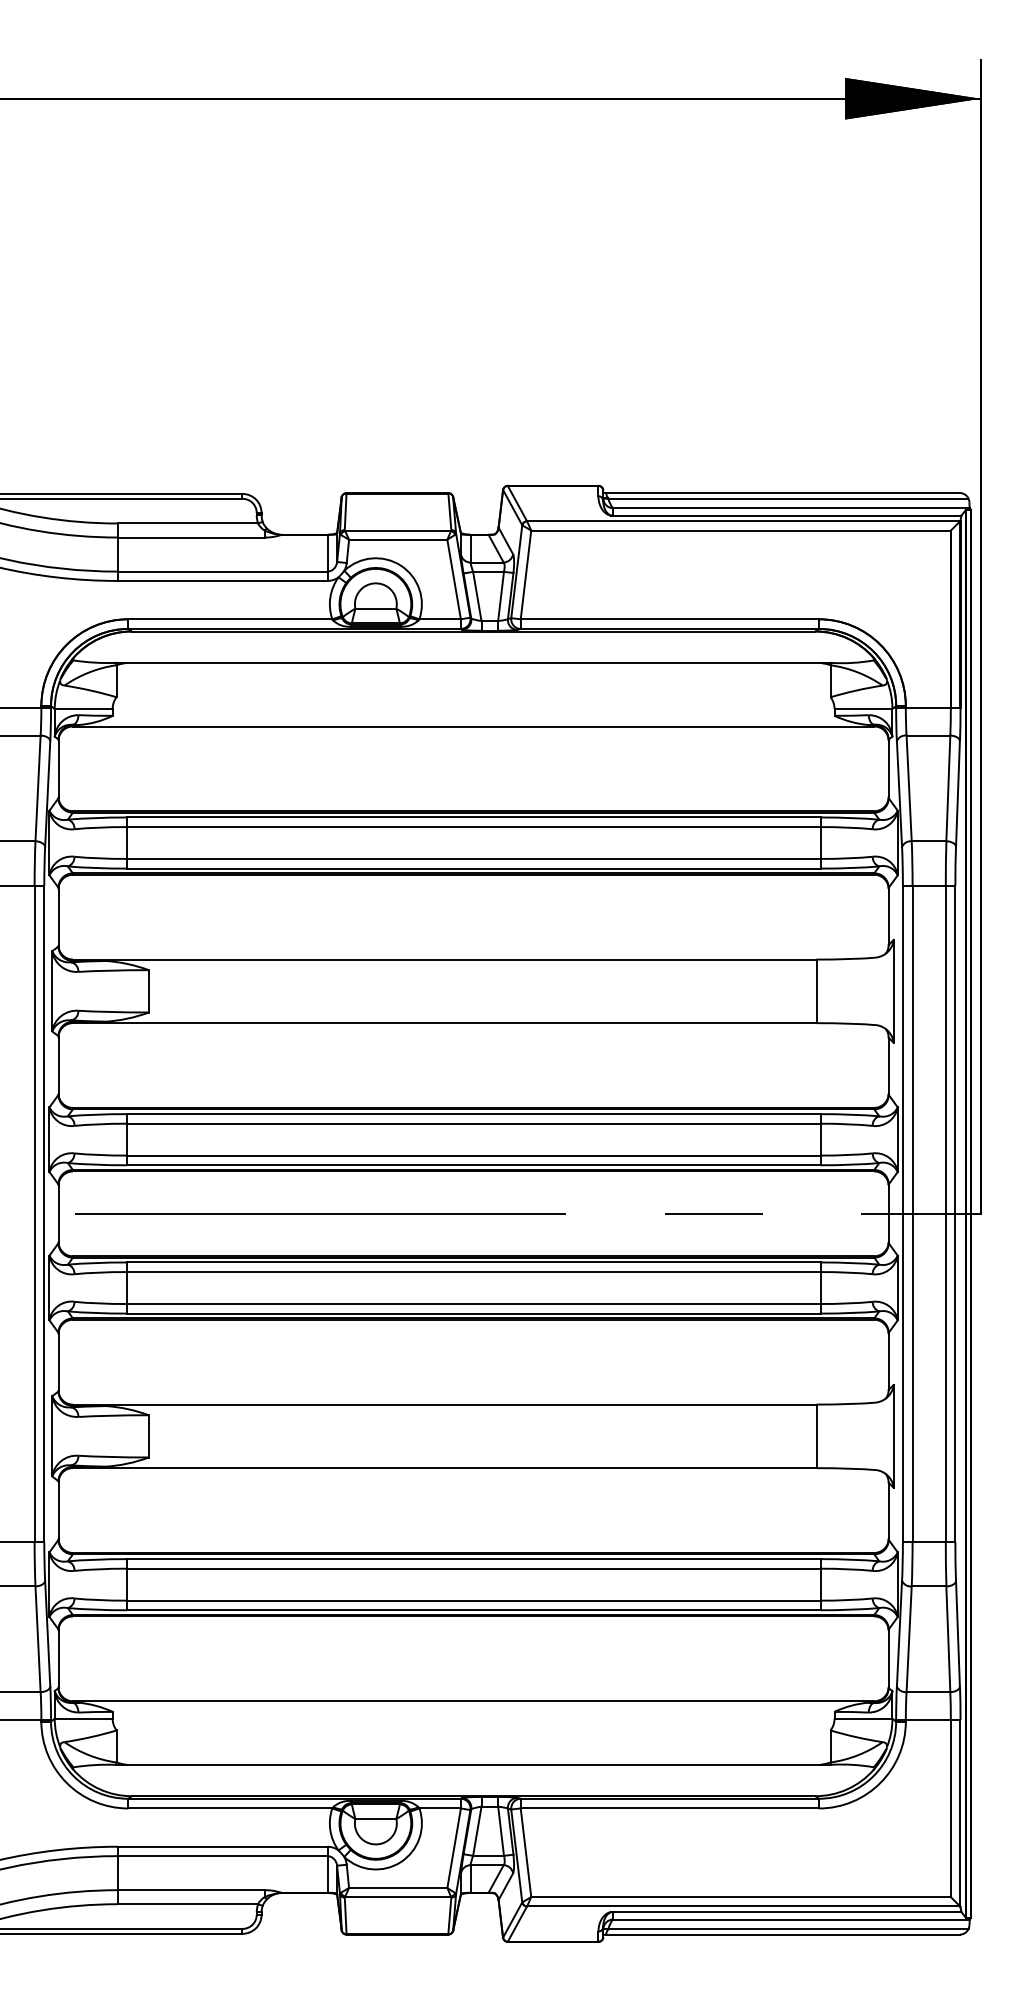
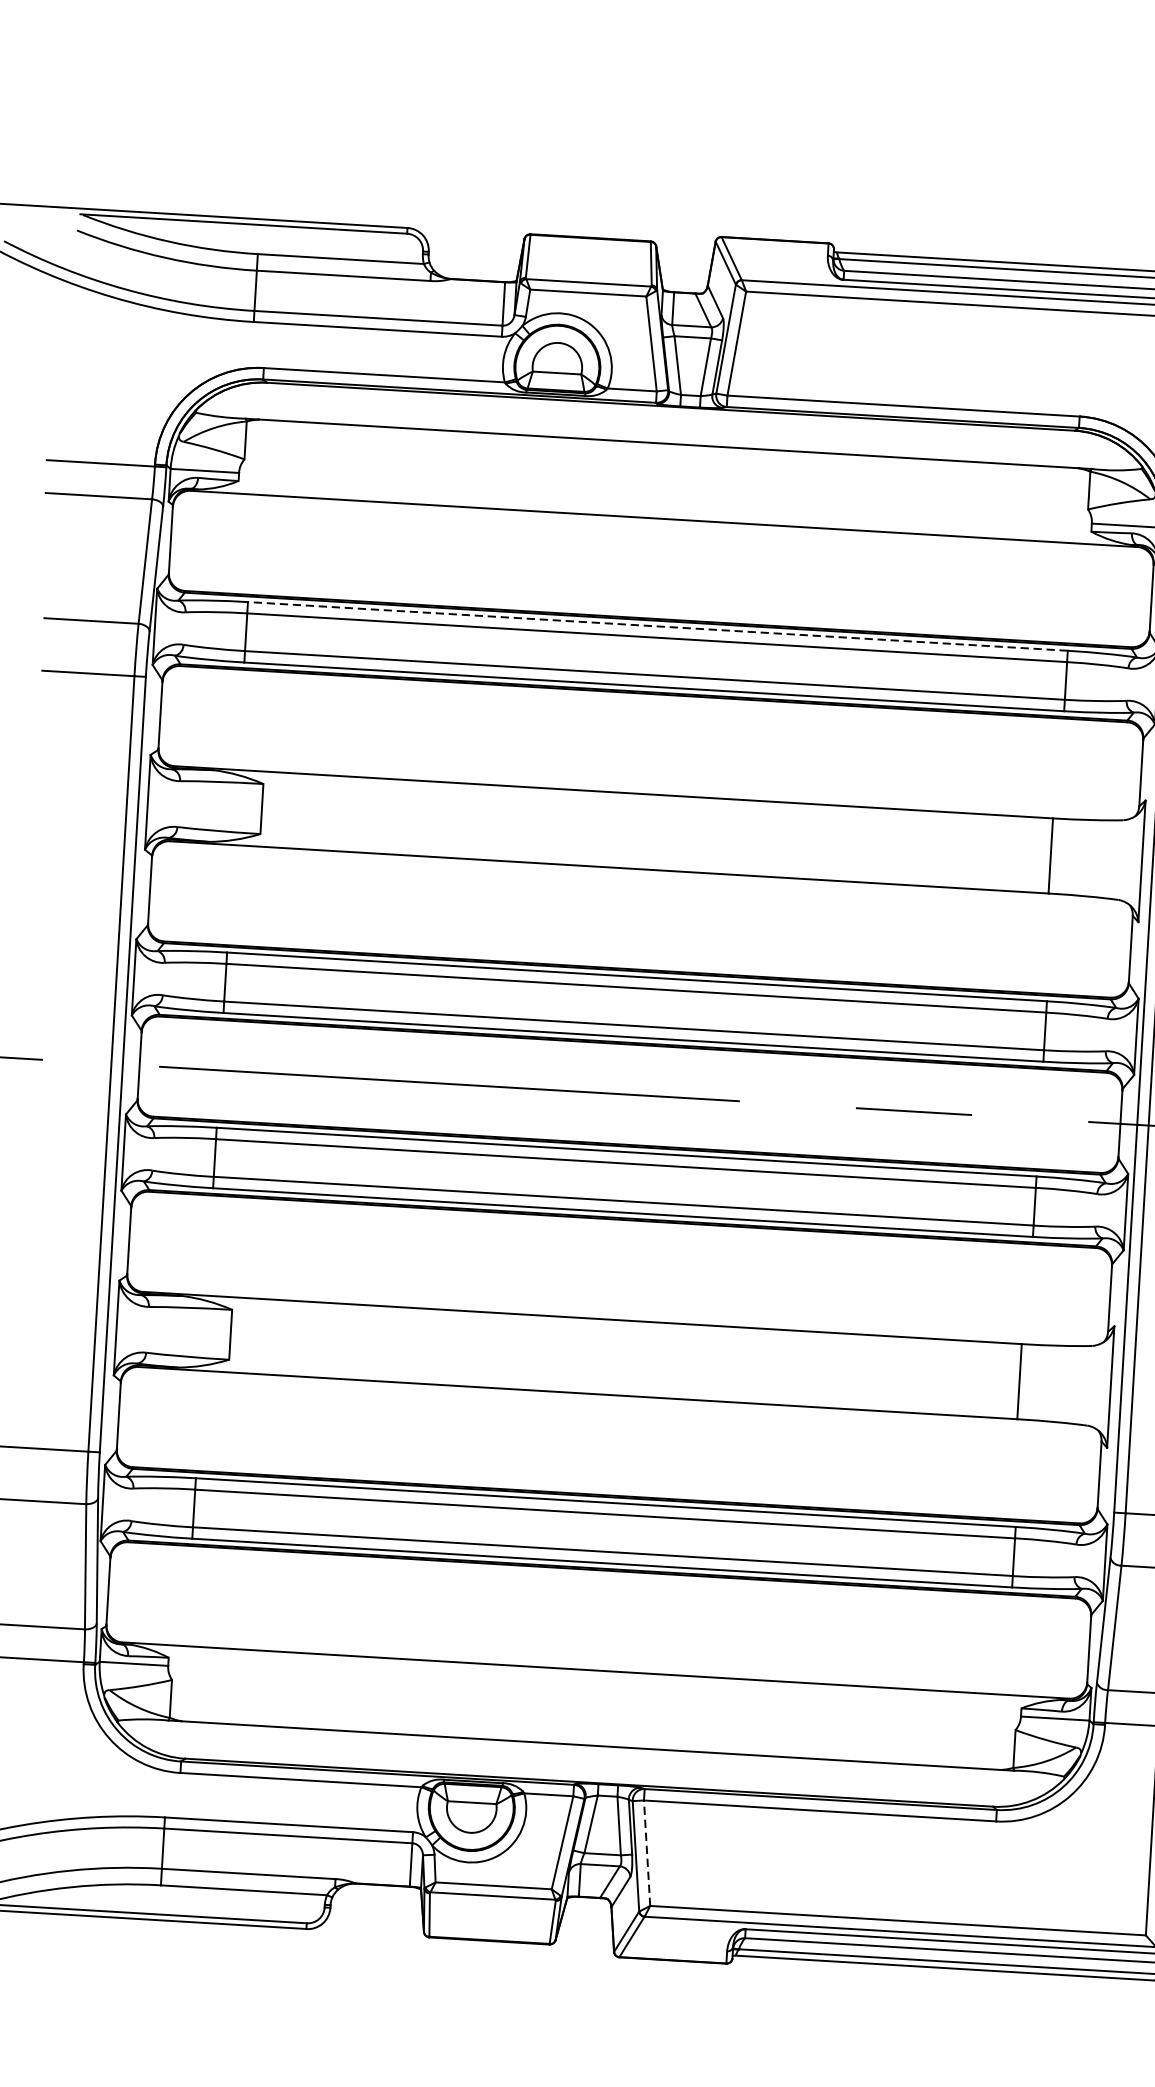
line: (473, 817) -> (657, 626), solid -> dashed
line: (526, 1852) -> (647, 1852), solid -> dashed

